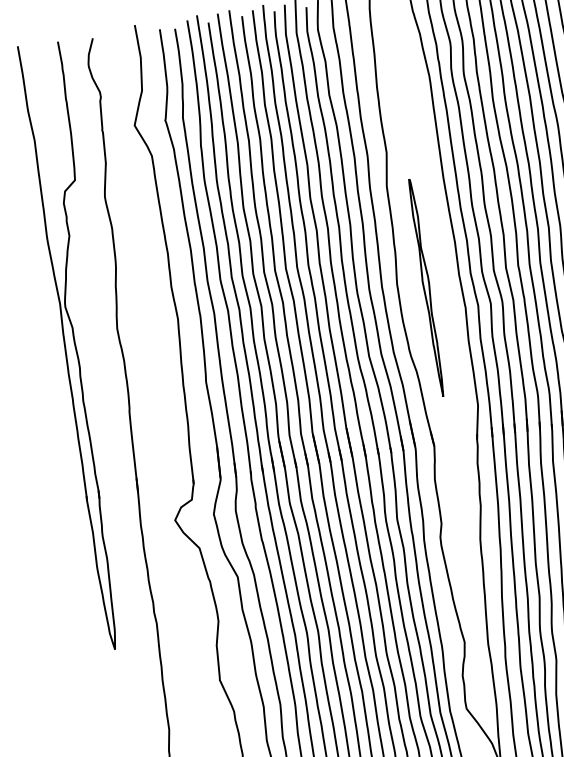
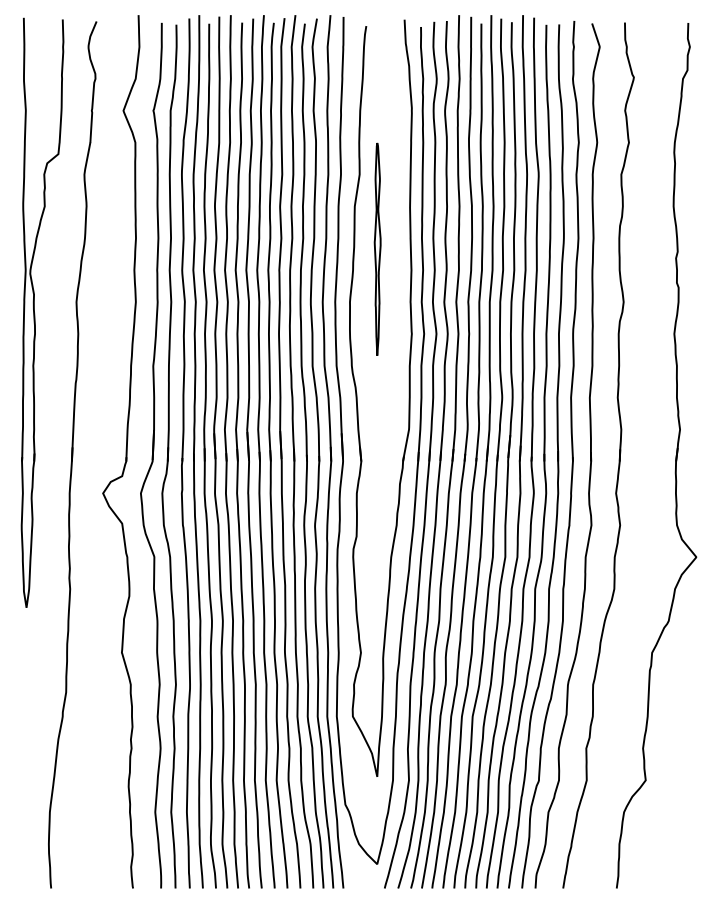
part: (426, 287) -> (377, 248), moved

